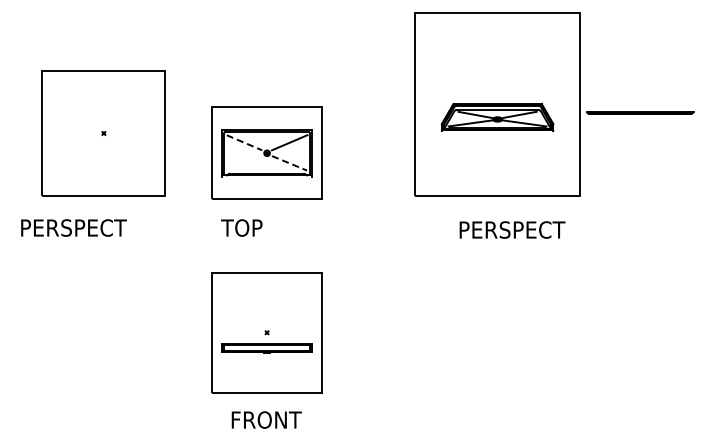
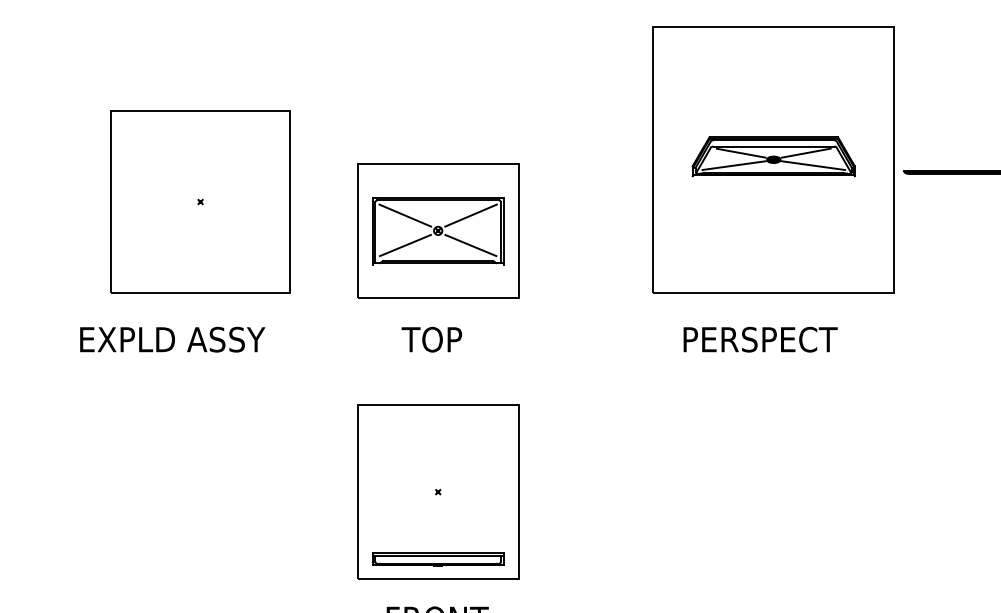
part: (497, 116) -> (773, 155), moved
line: (244, 142) -> (405, 215), dashed -> solid
line: (244, 163) -> (405, 245), added
line: (289, 163) -> (470, 245), dashed -> solid
text: (85, 227) -> (173, 338), PERSPECT -> EXPLD ASSY
text: (241, 227) -> (431, 338), moved
text: (512, 229) -> (760, 338), moved
part: (266, 348) -> (437, 560), moved

